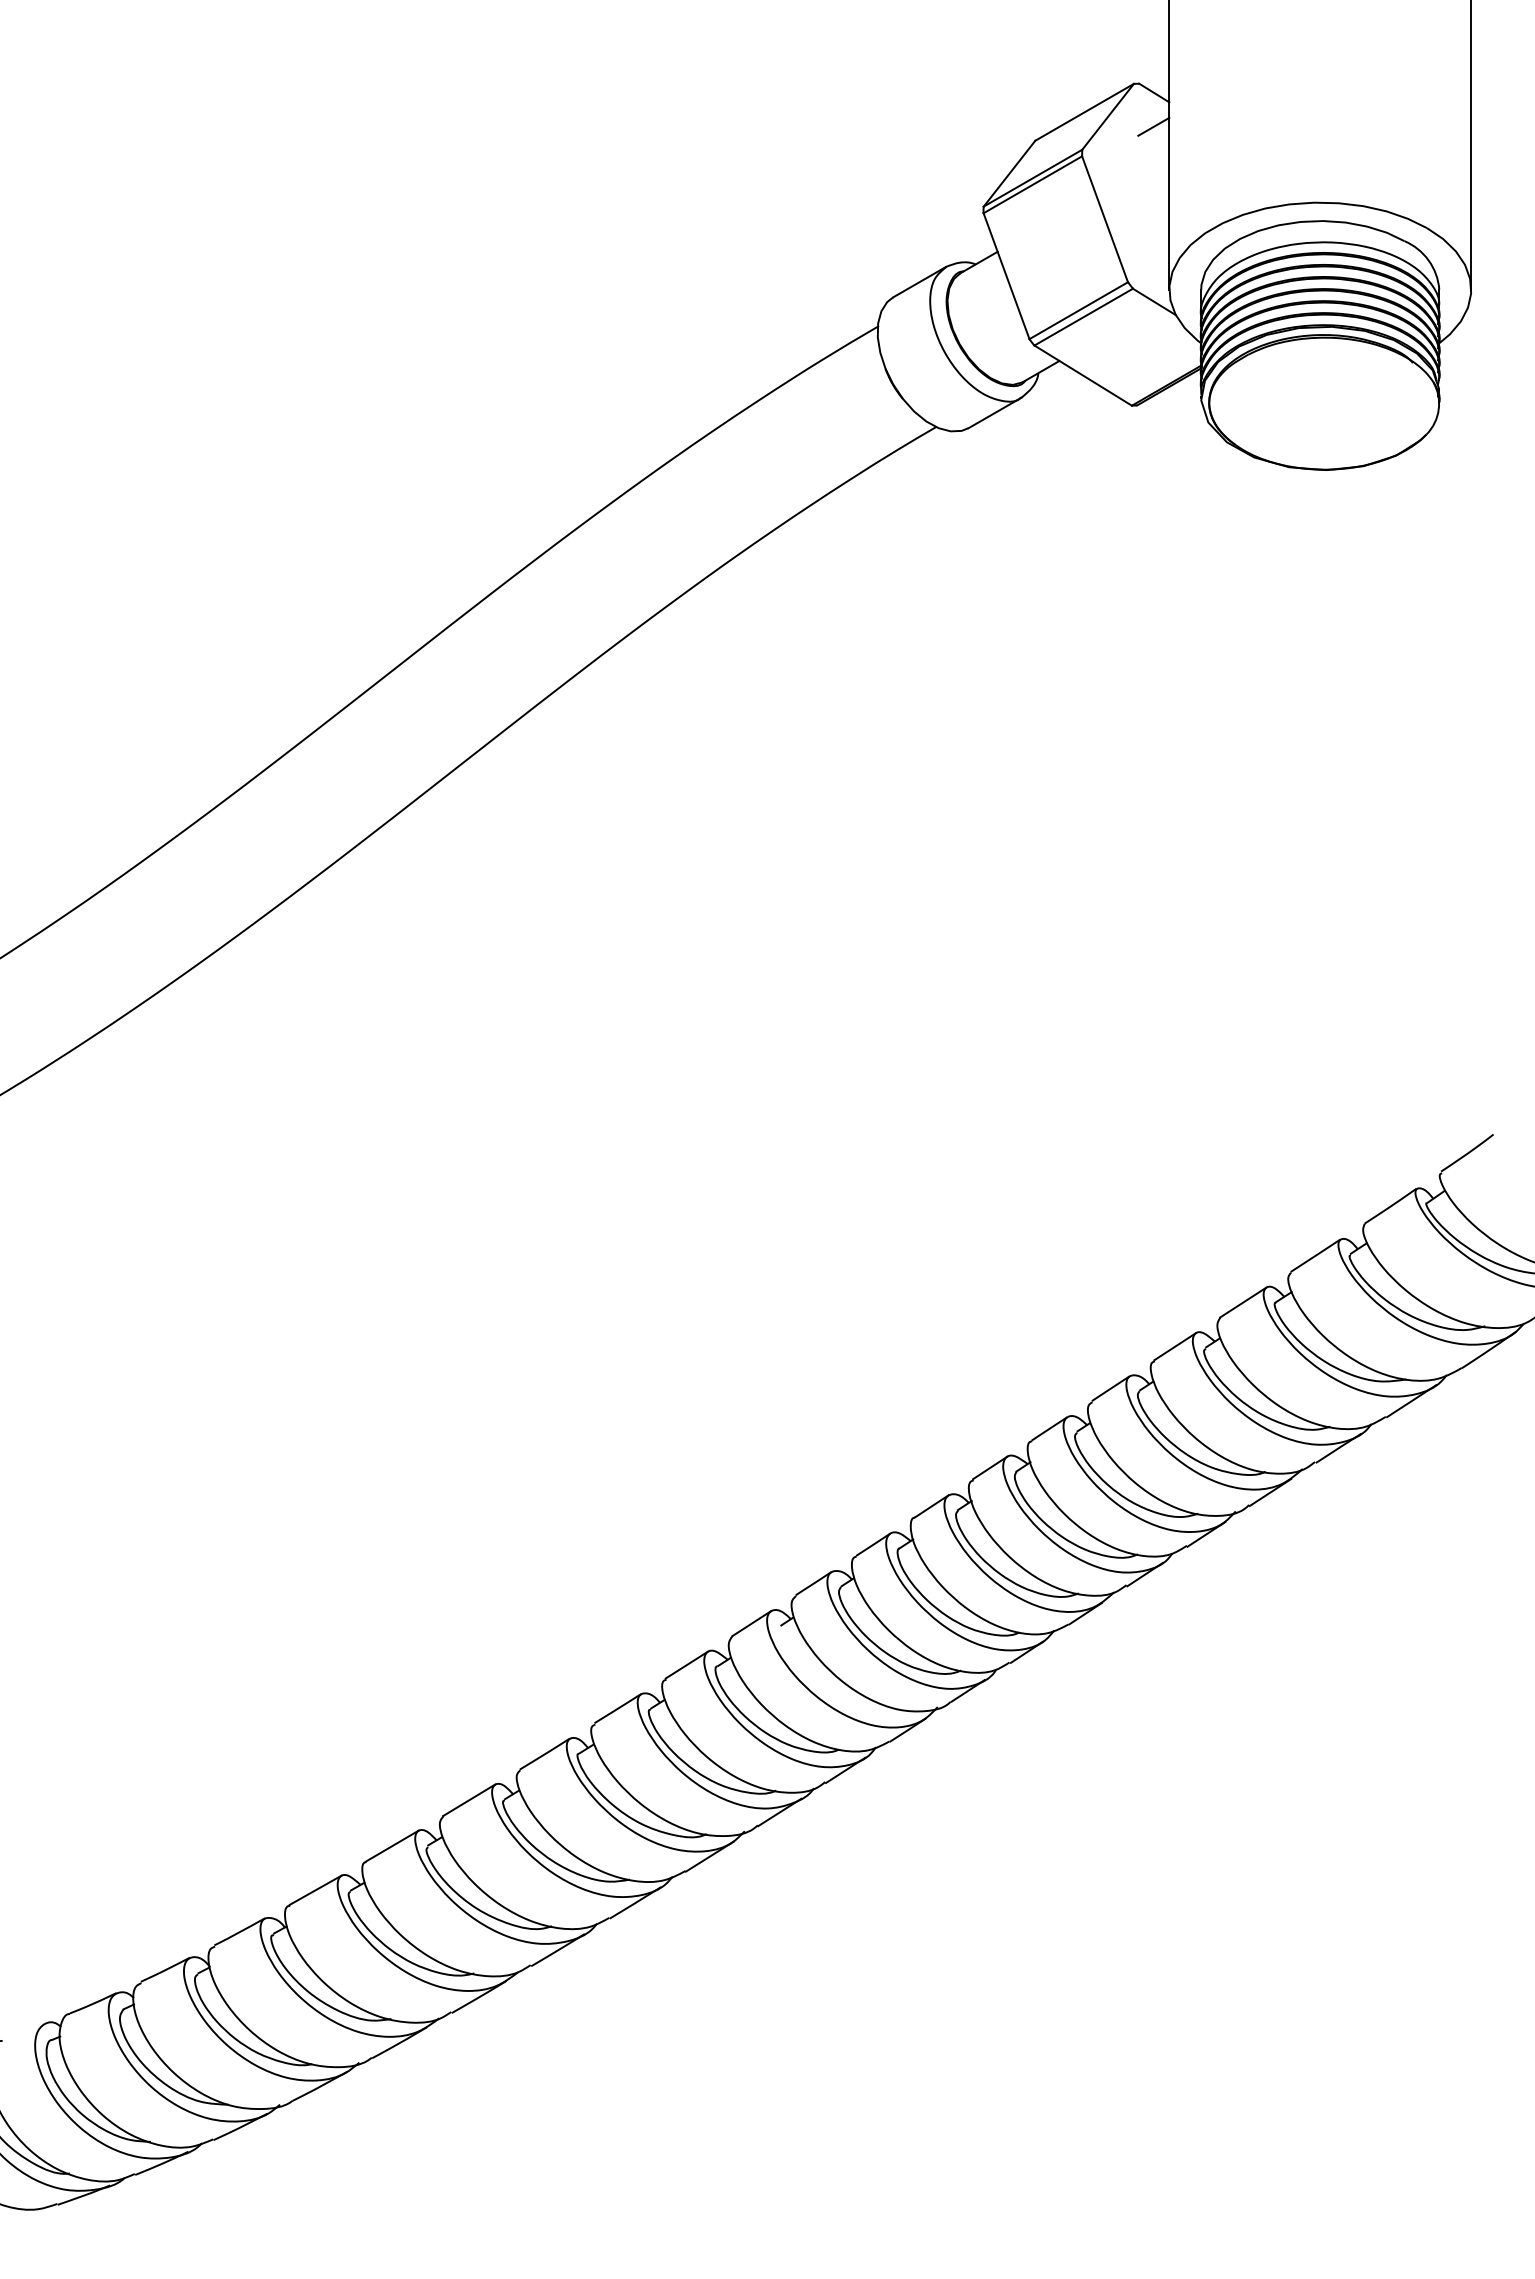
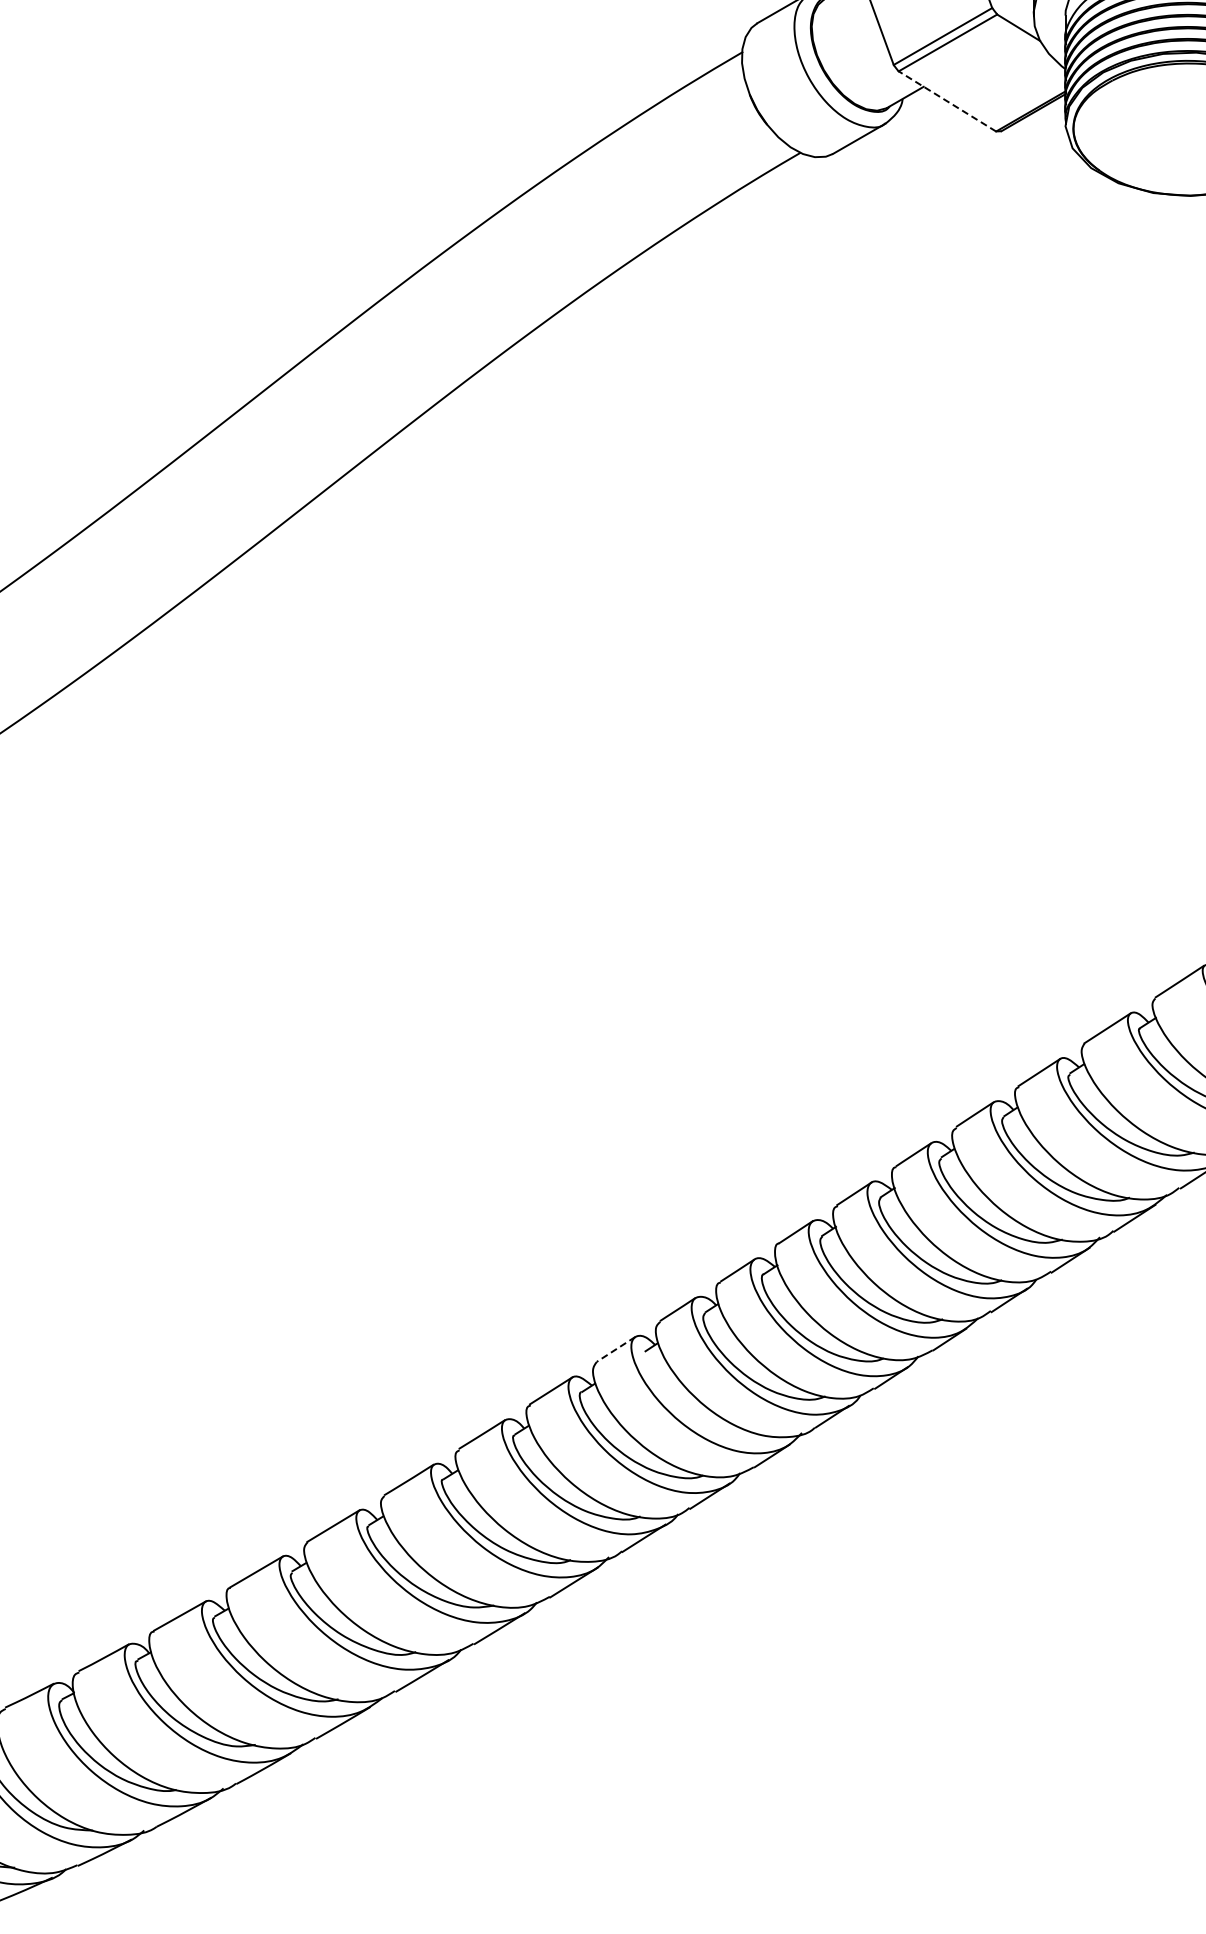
line: (1082, 375) -> (946, 101), solid -> dashed
line: (751, 1623) -> (615, 1349), solid -> dashed

